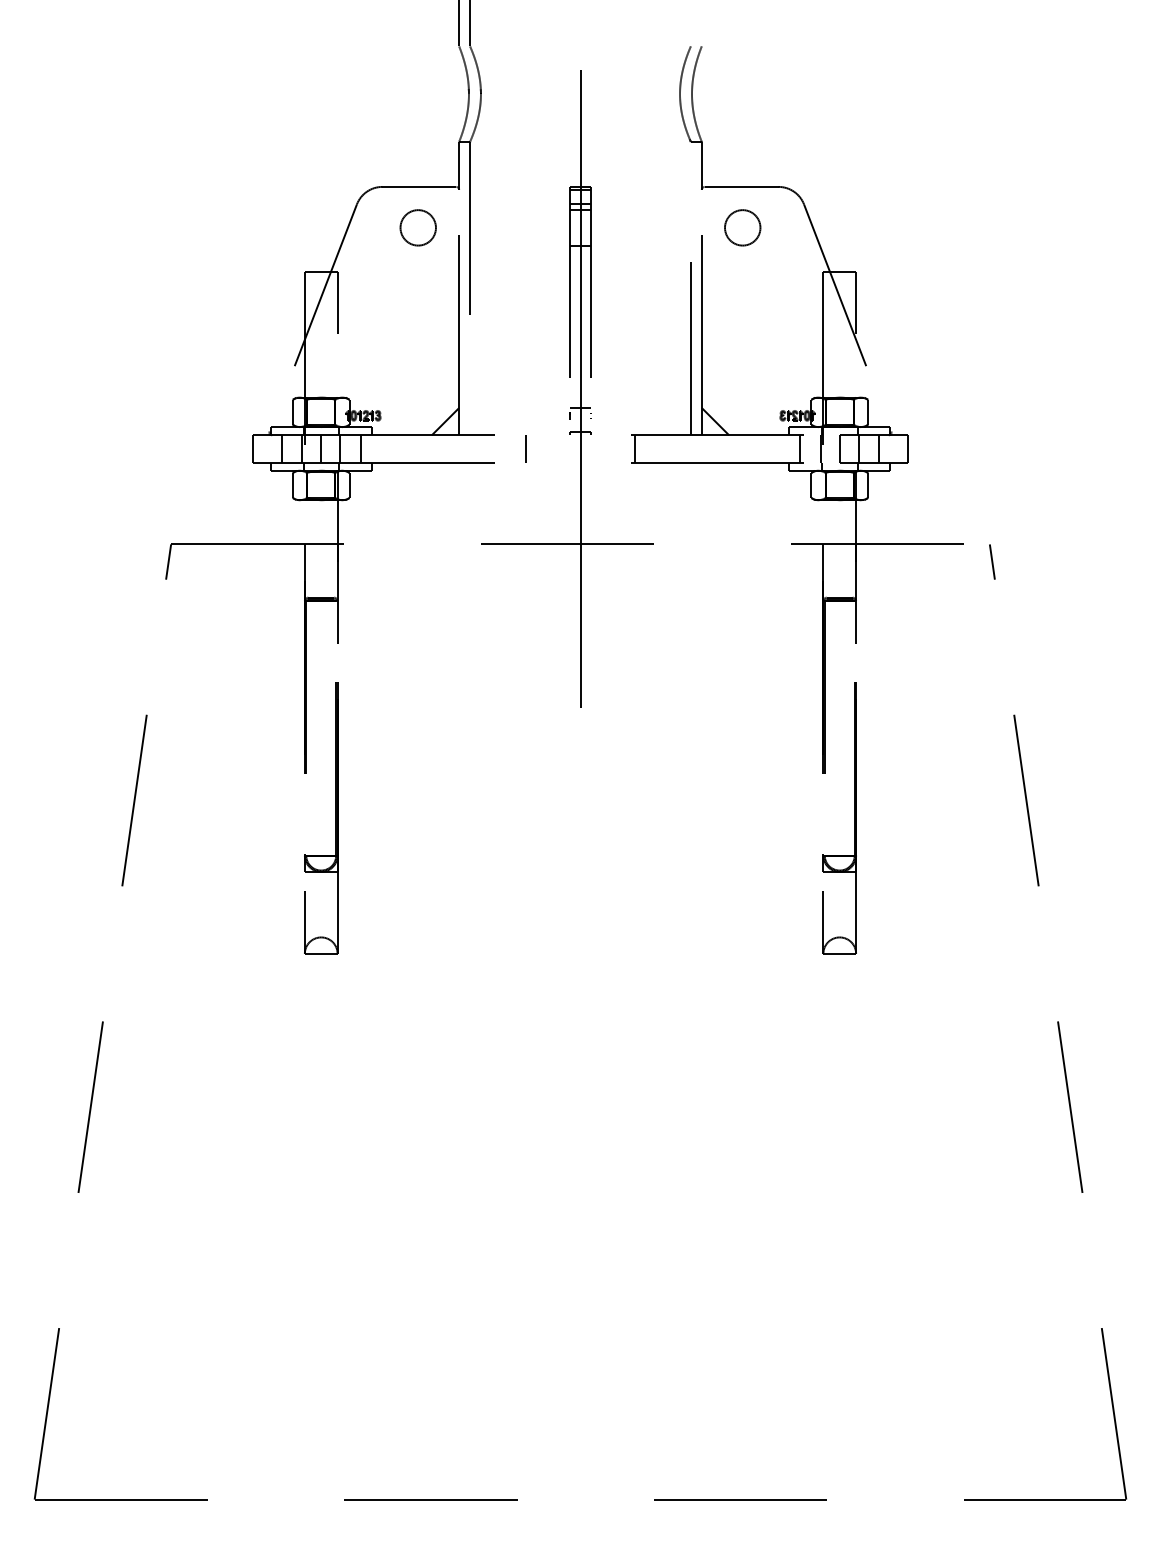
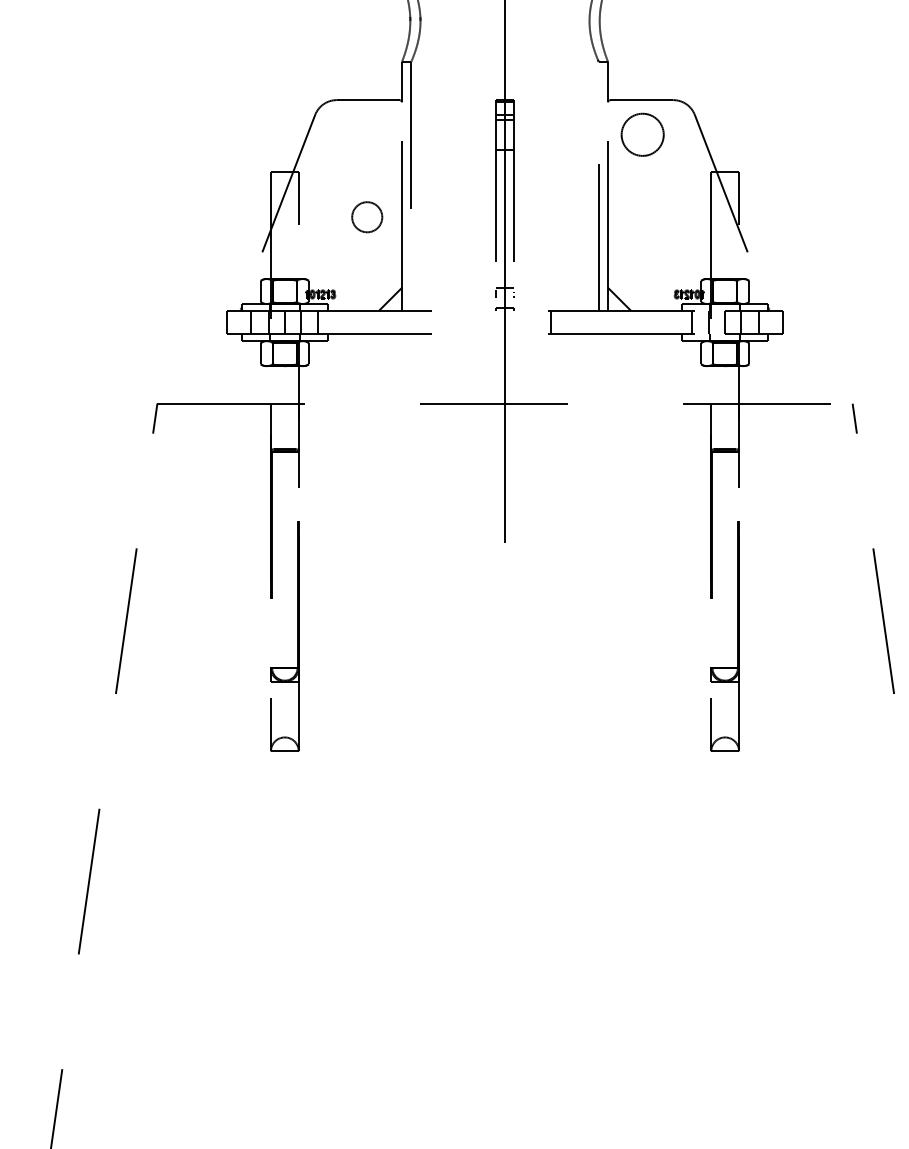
circle: (417, 227) -> (366, 216), moved
circle: (742, 227) -> (642, 134), size x1.4
line: (525, 448) -> (458, 322), removed

